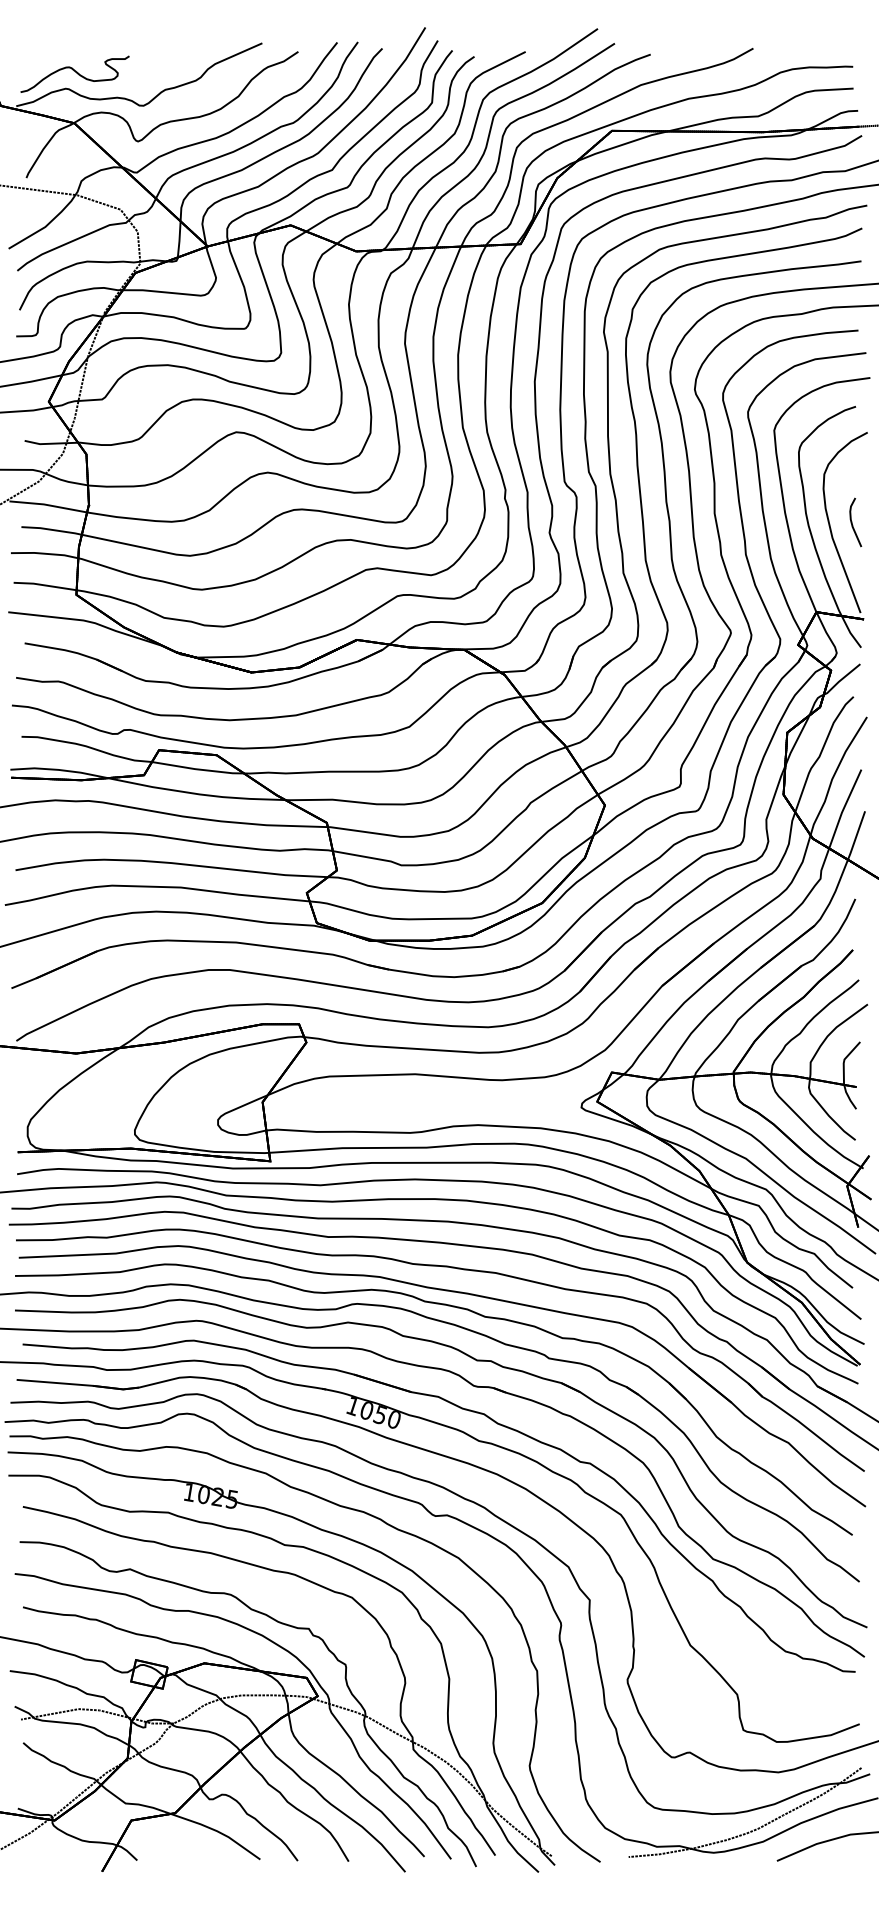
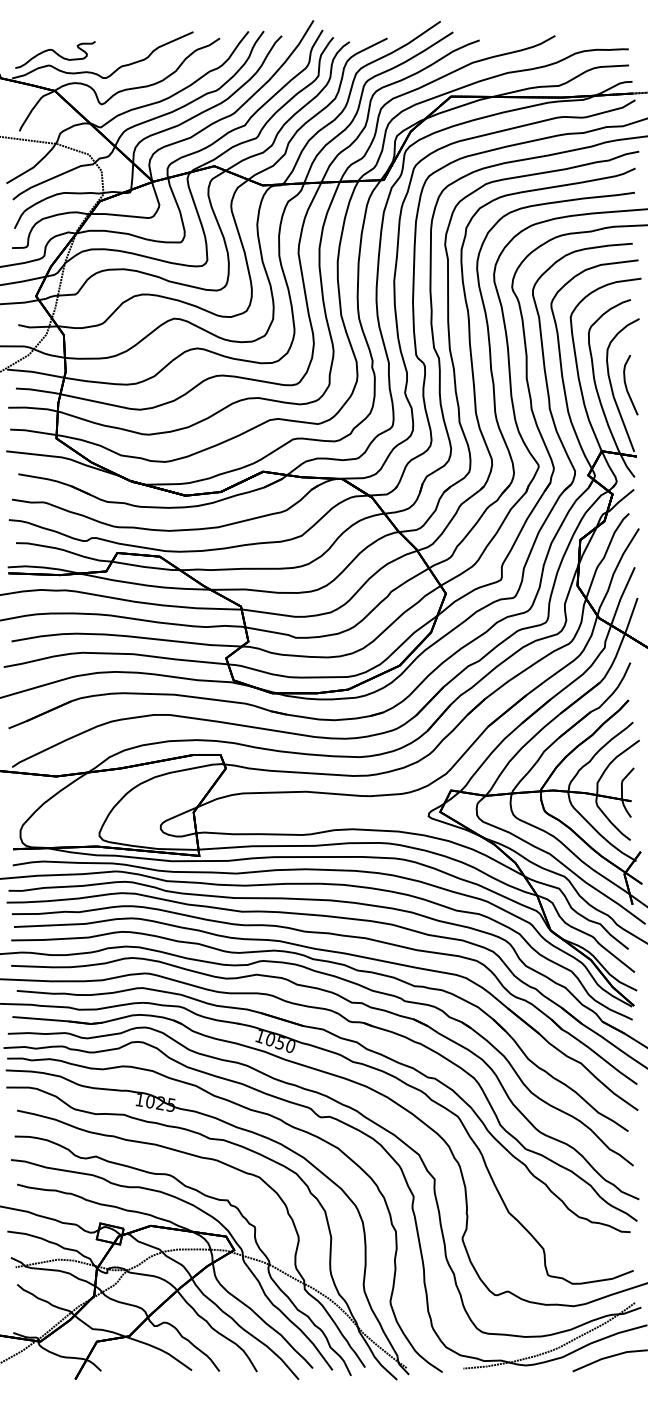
part: (855, 522) -> (630, 385), size x1.67

